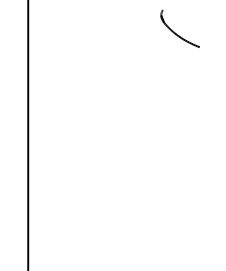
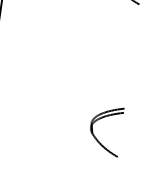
part: (168, 219) -> (95, 136), added

